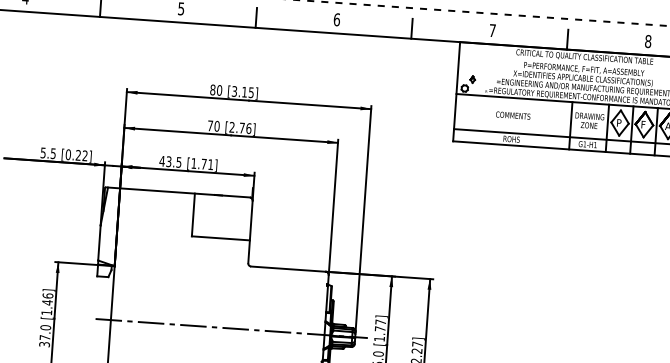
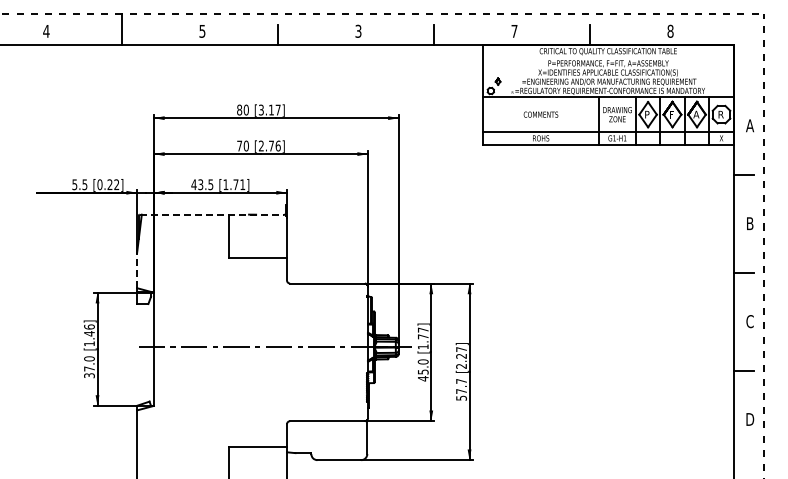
text: (337, 18) -> (358, 30), 6 -> 3
text: (250, 92) -> (277, 109), [3.15] -> [3.17]
line: (178, 192) -> (212, 214), solid -> dashed
line: (99, 242) -> (137, 270), solid -> dashed

